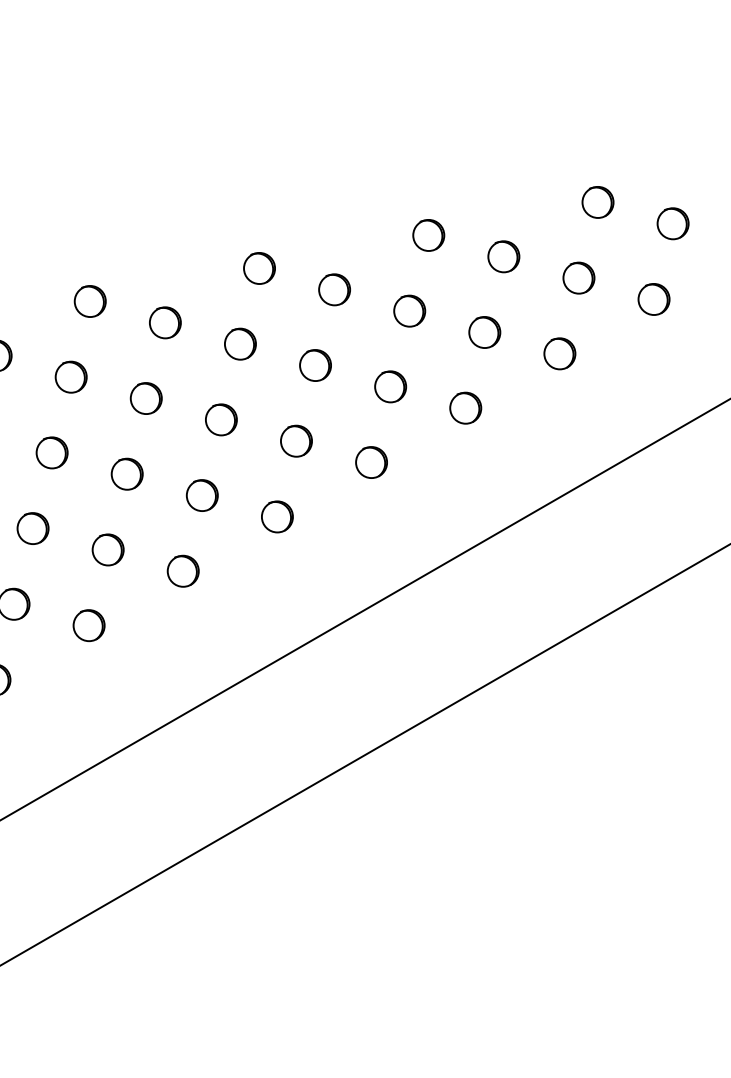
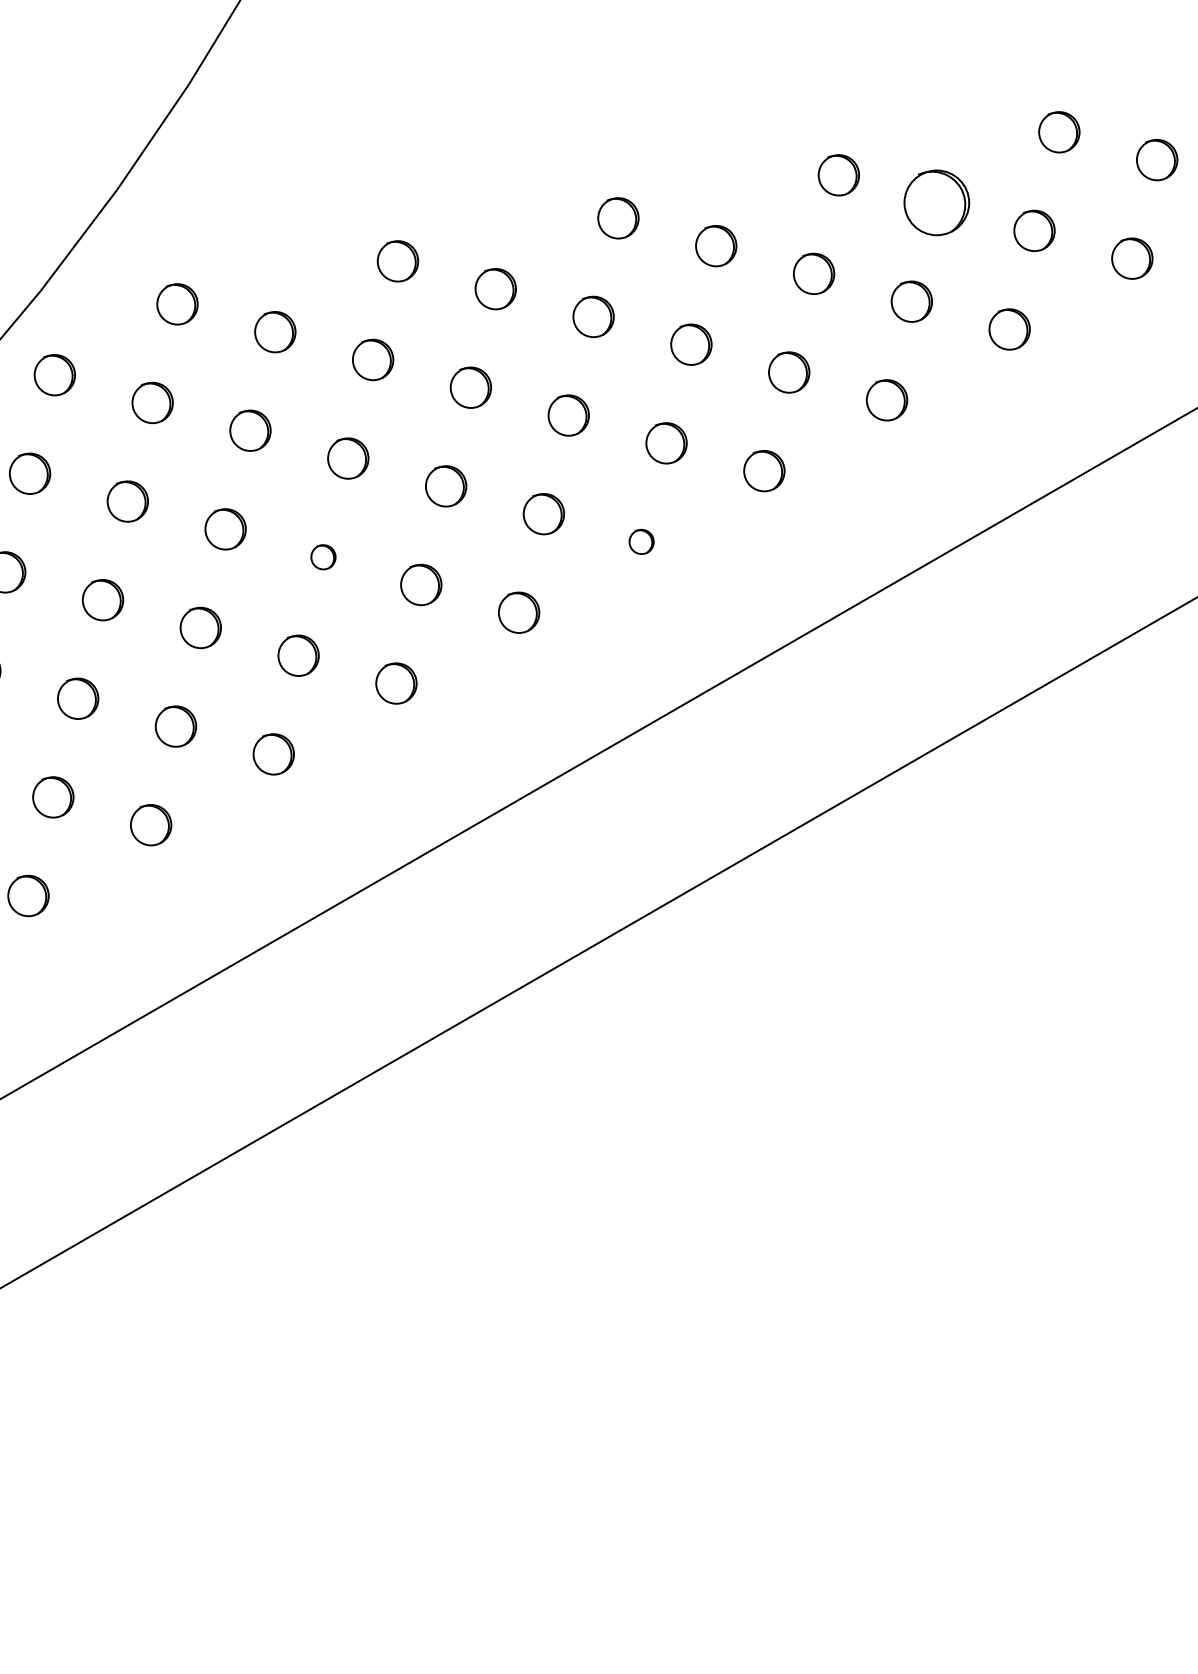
part: (503, 257) -> (936, 203), size x1.6
part: (277, 516) -> (641, 541), size x0.6
part: (33, 528) -> (323, 557), size x0.6

